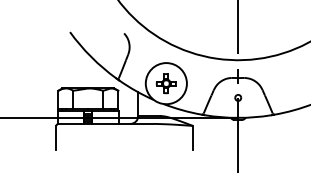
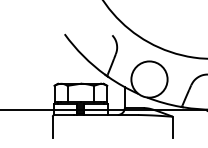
part: (165, 83) -> (148, 79), removed

